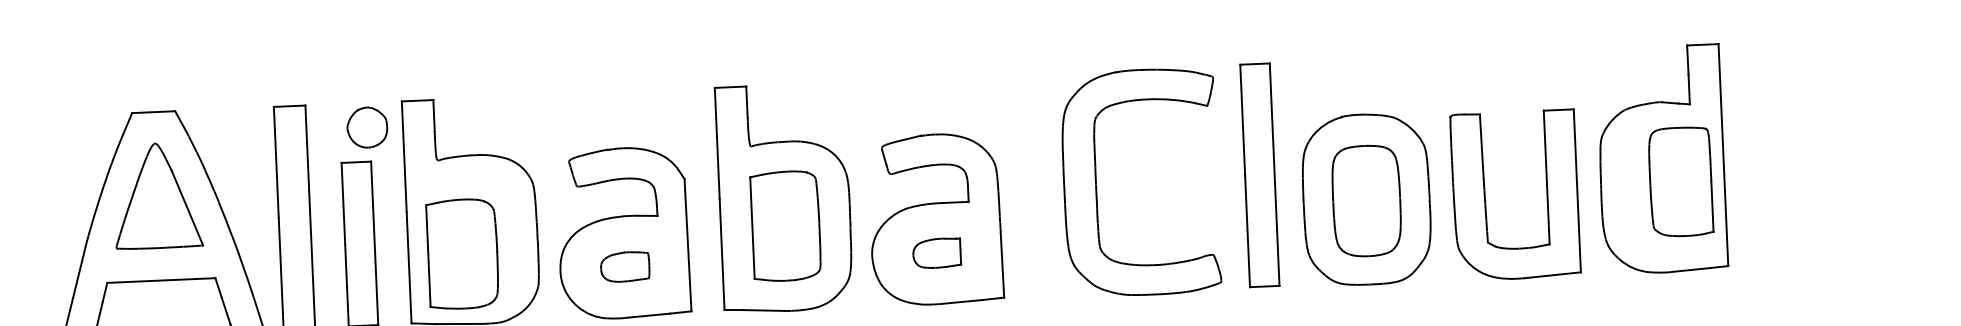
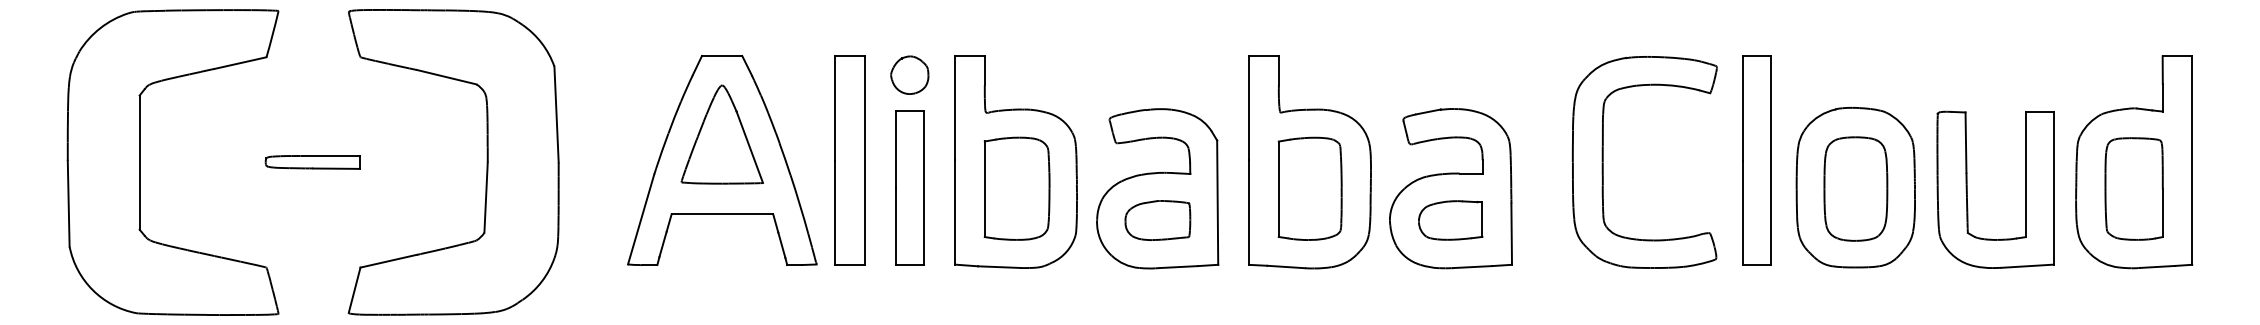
part: (366, 126) -> (909, 74), moved
part: (1680, 181) -> (2133, 188), moved
part: (462, 253) -> (1016, 188), moved
part: (936, 253) -> (1450, 220), size x1.43
part: (624, 266) -> (1157, 220), size x1.43

